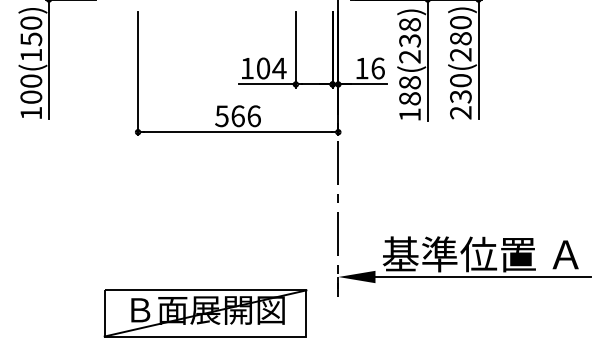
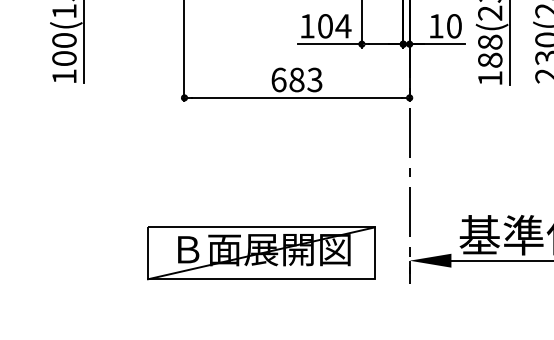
text: (377, 68) -> (453, 26), 16 -> 10
text: (237, 116) -> (296, 80), 566 -> 683
part: (205, 313) -> (261, 253), moved

